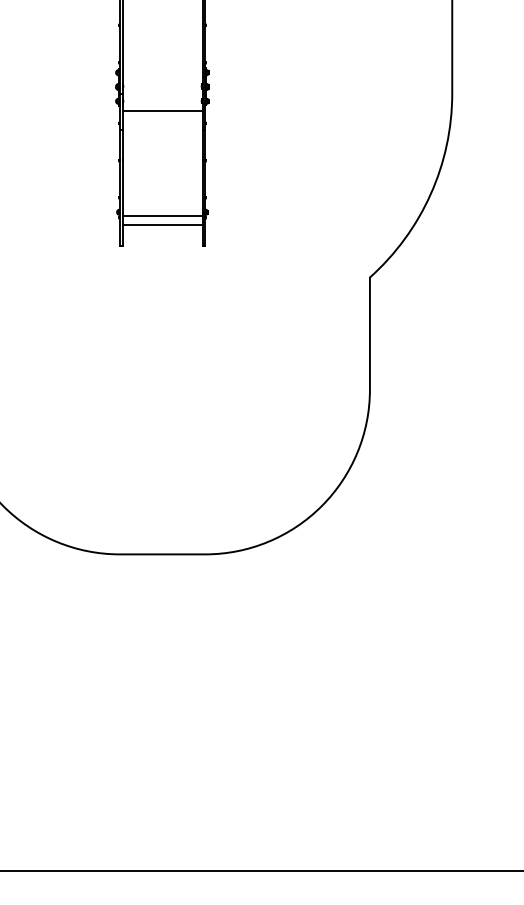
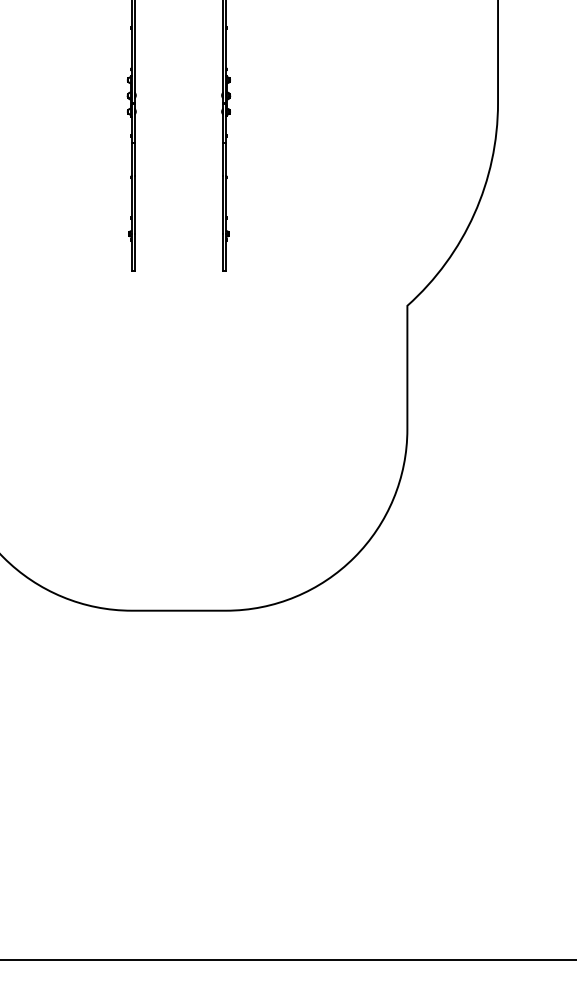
line: (162, 110) -> (178, 121), removed
line: (162, 215) -> (178, 237), removed
line: (162, 224) -> (178, 247), removed

